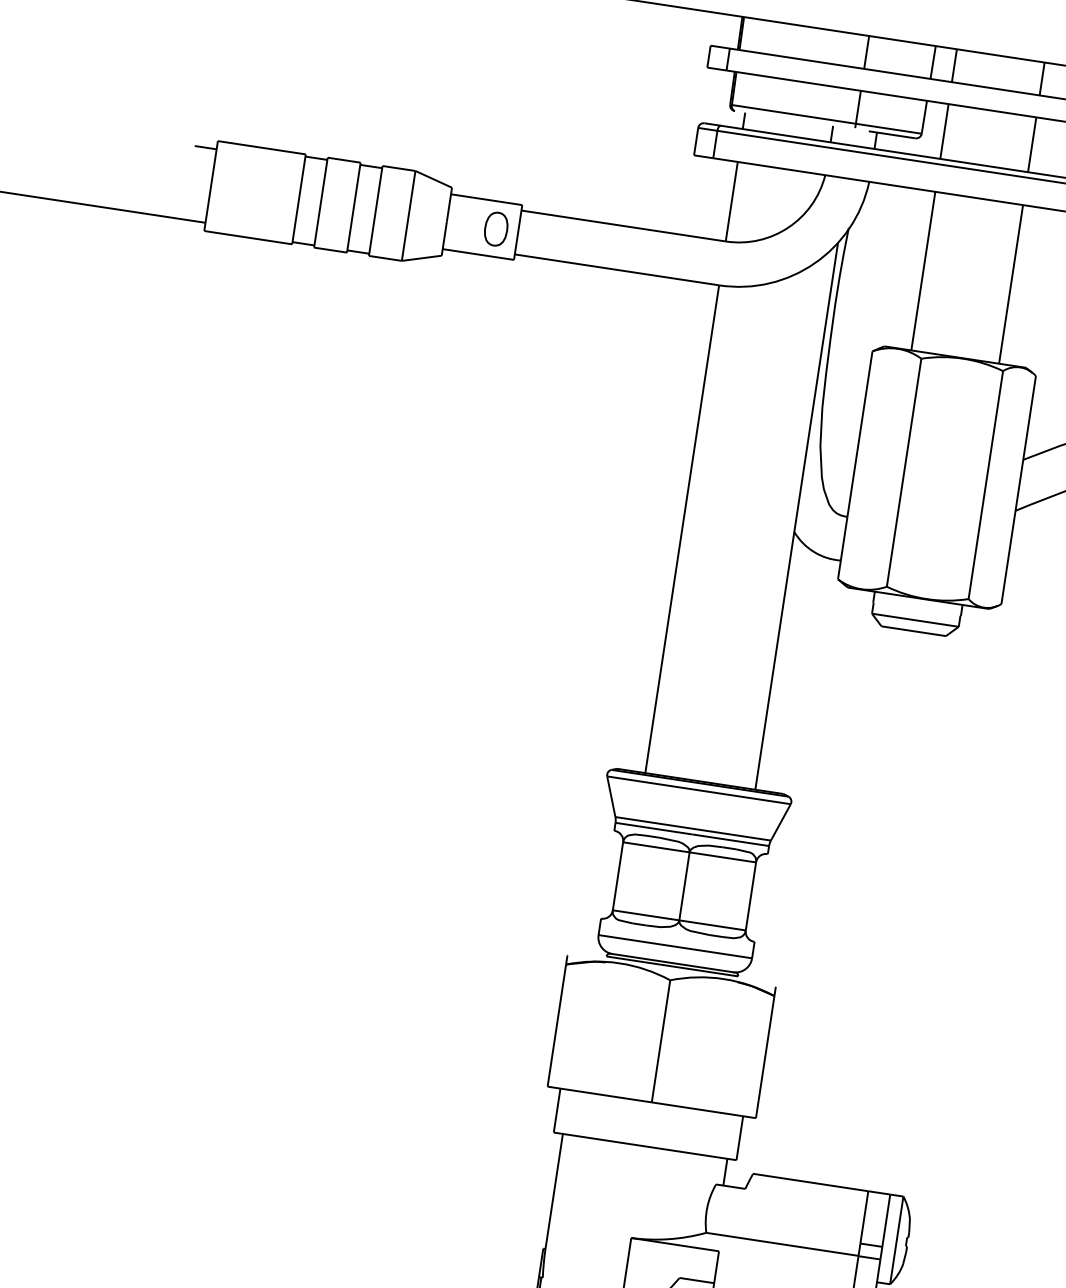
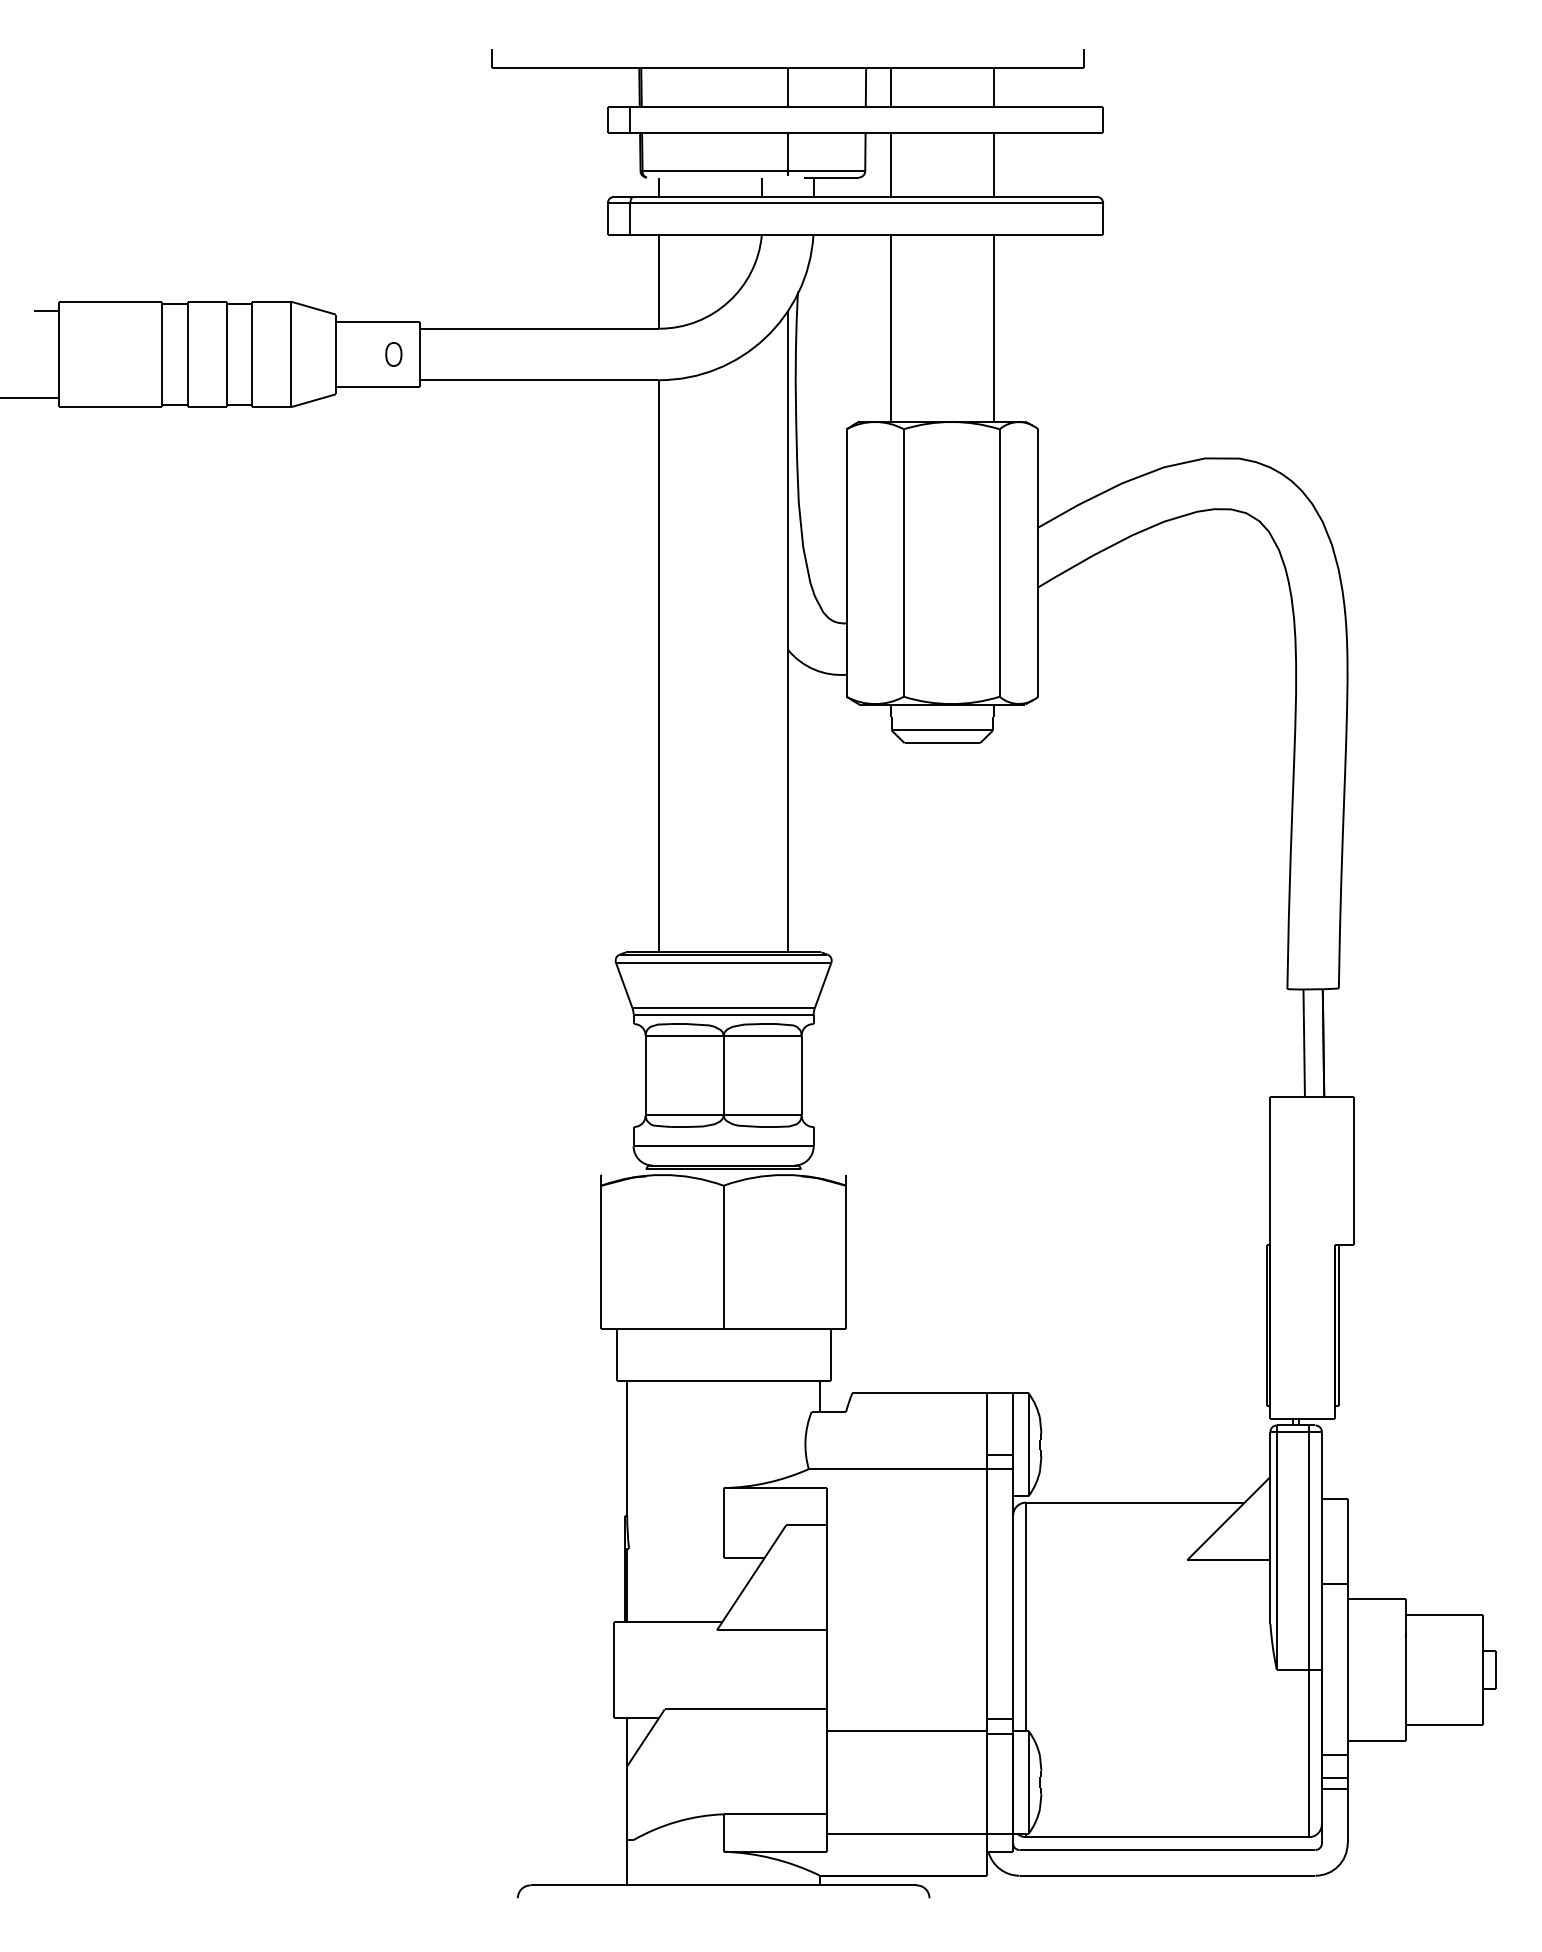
part: (495, 229) -> (393, 354), size x0.6

